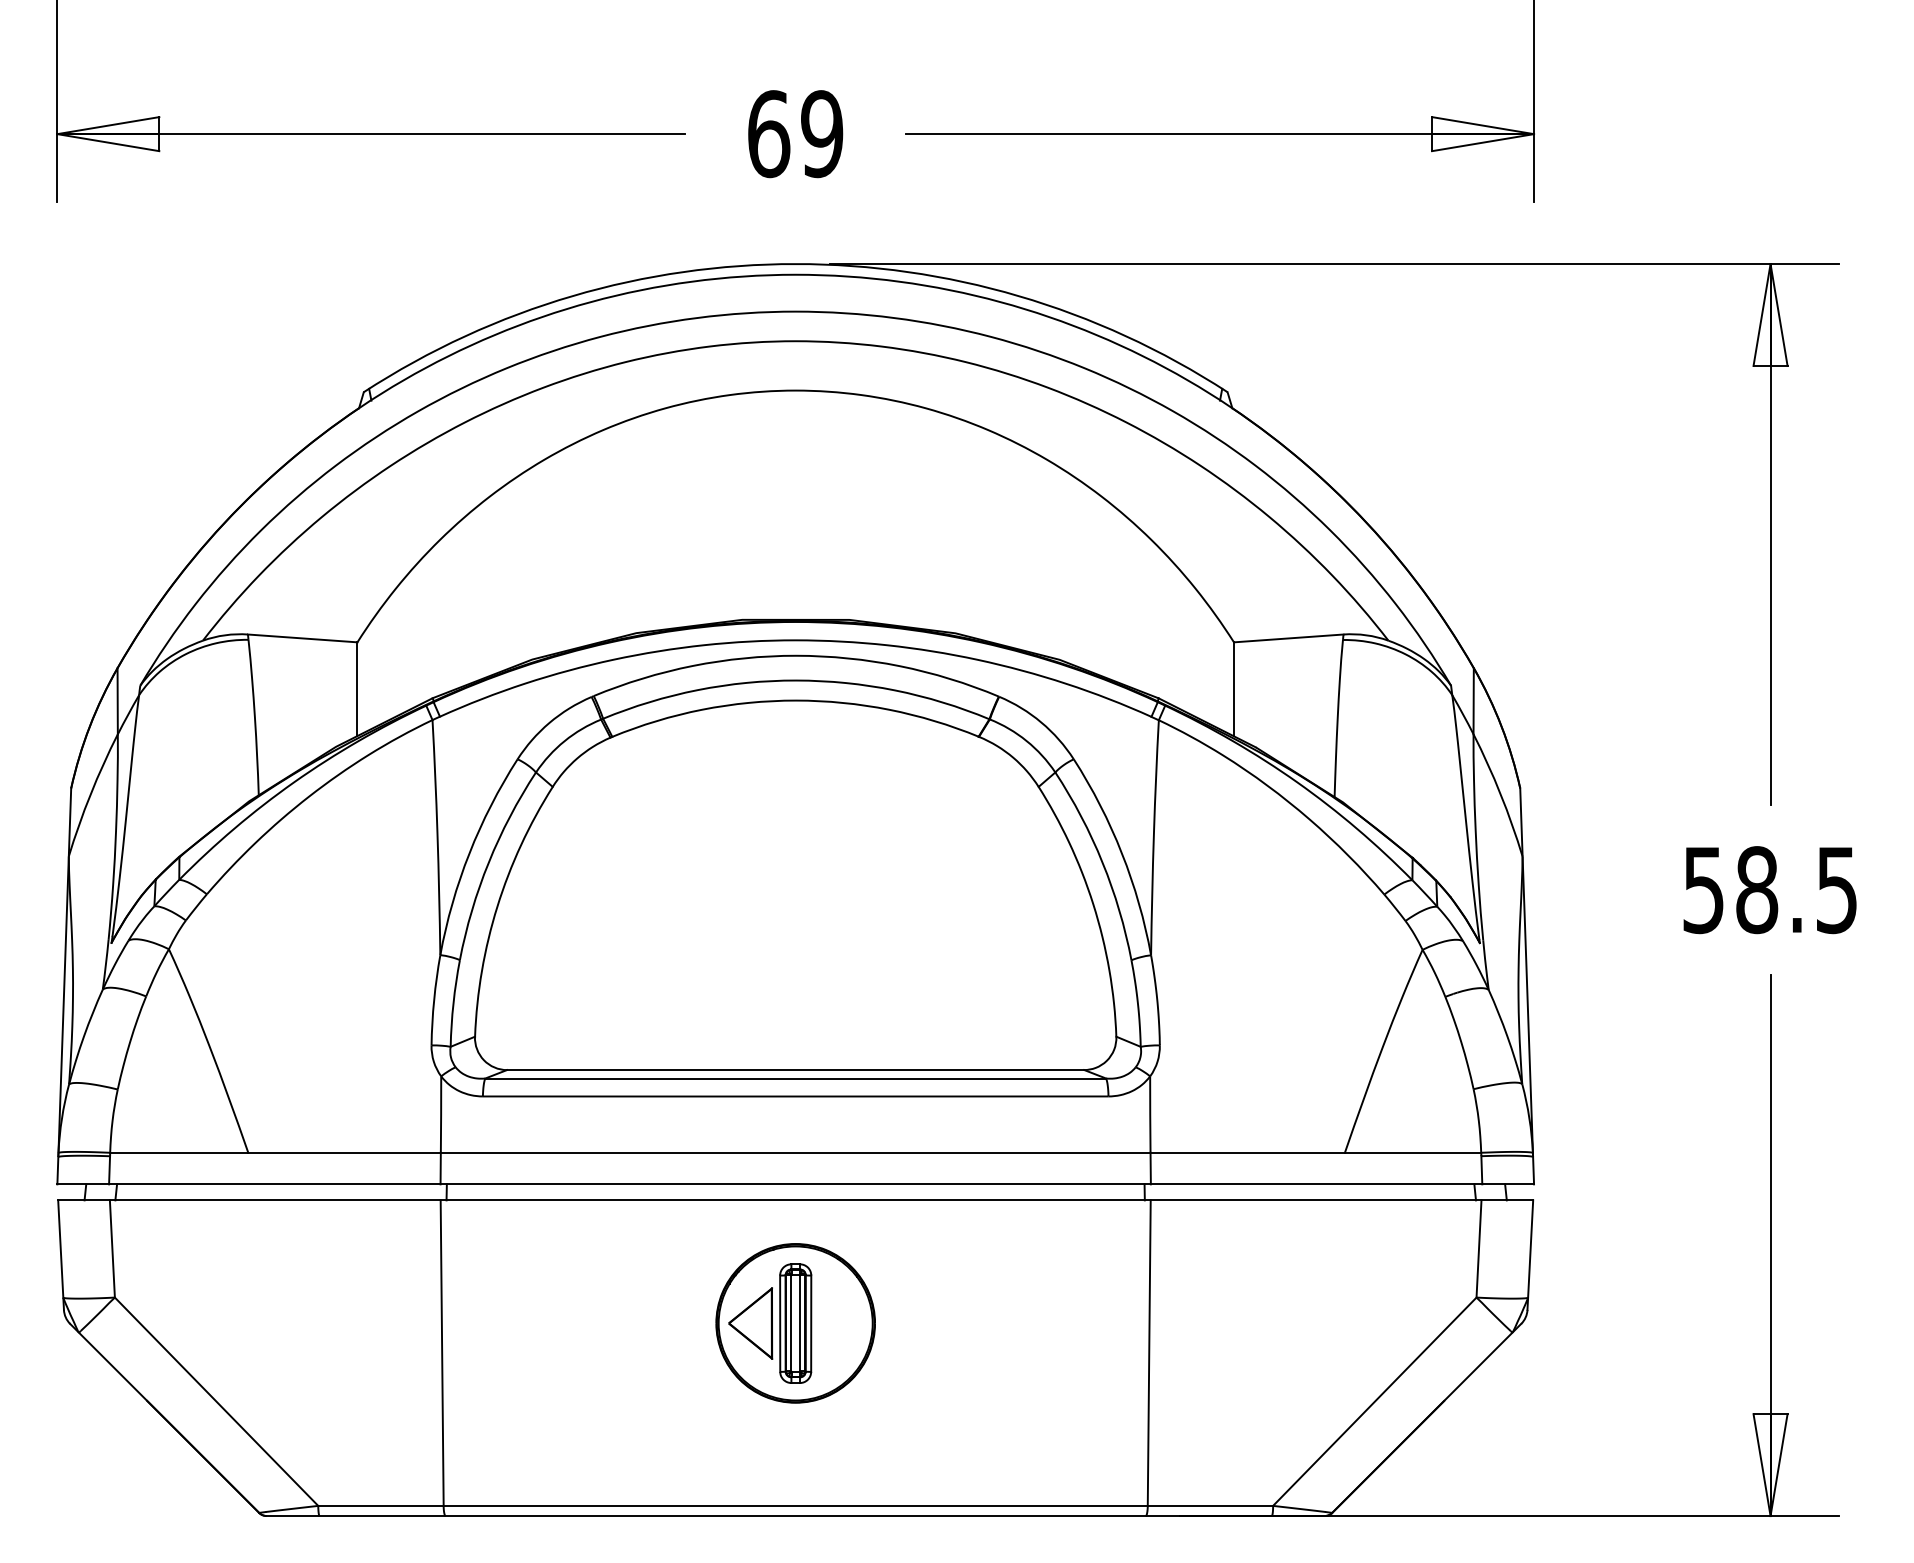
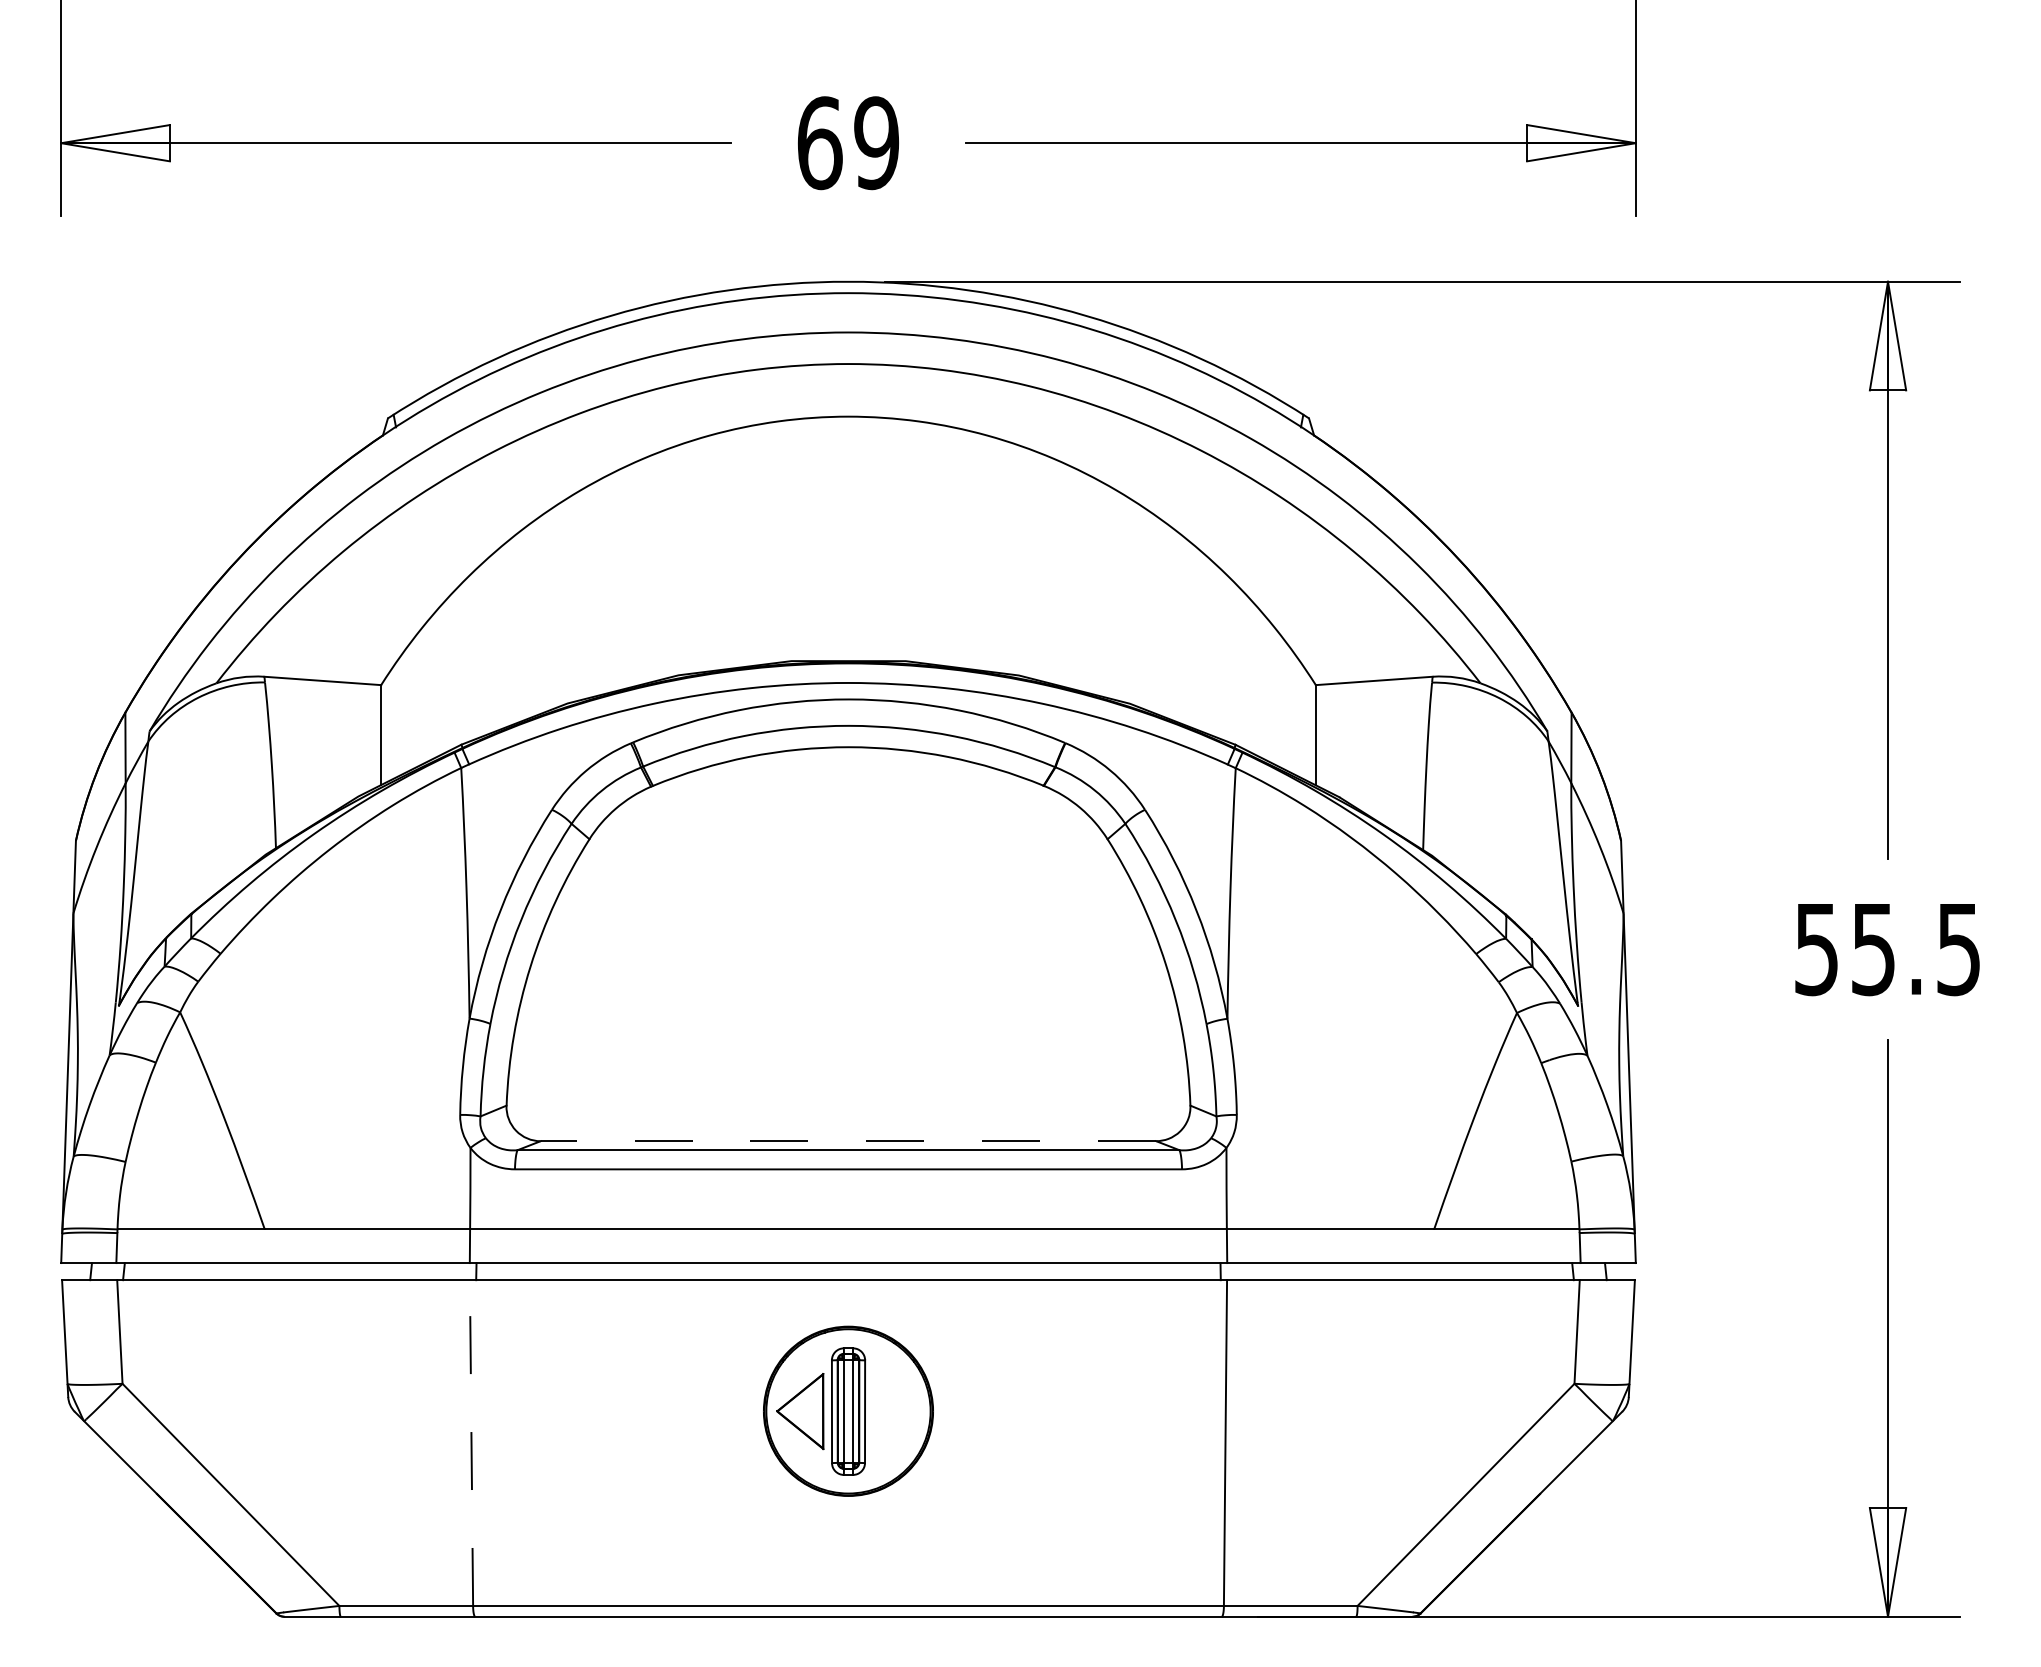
text: (1756, 890) -> (1873, 949), 58.5 -> 55.5
line: (795, 1070) -> (848, 1141), solid -> dashed
line: (442, 1353) -> (471, 1443), solid -> dashed

